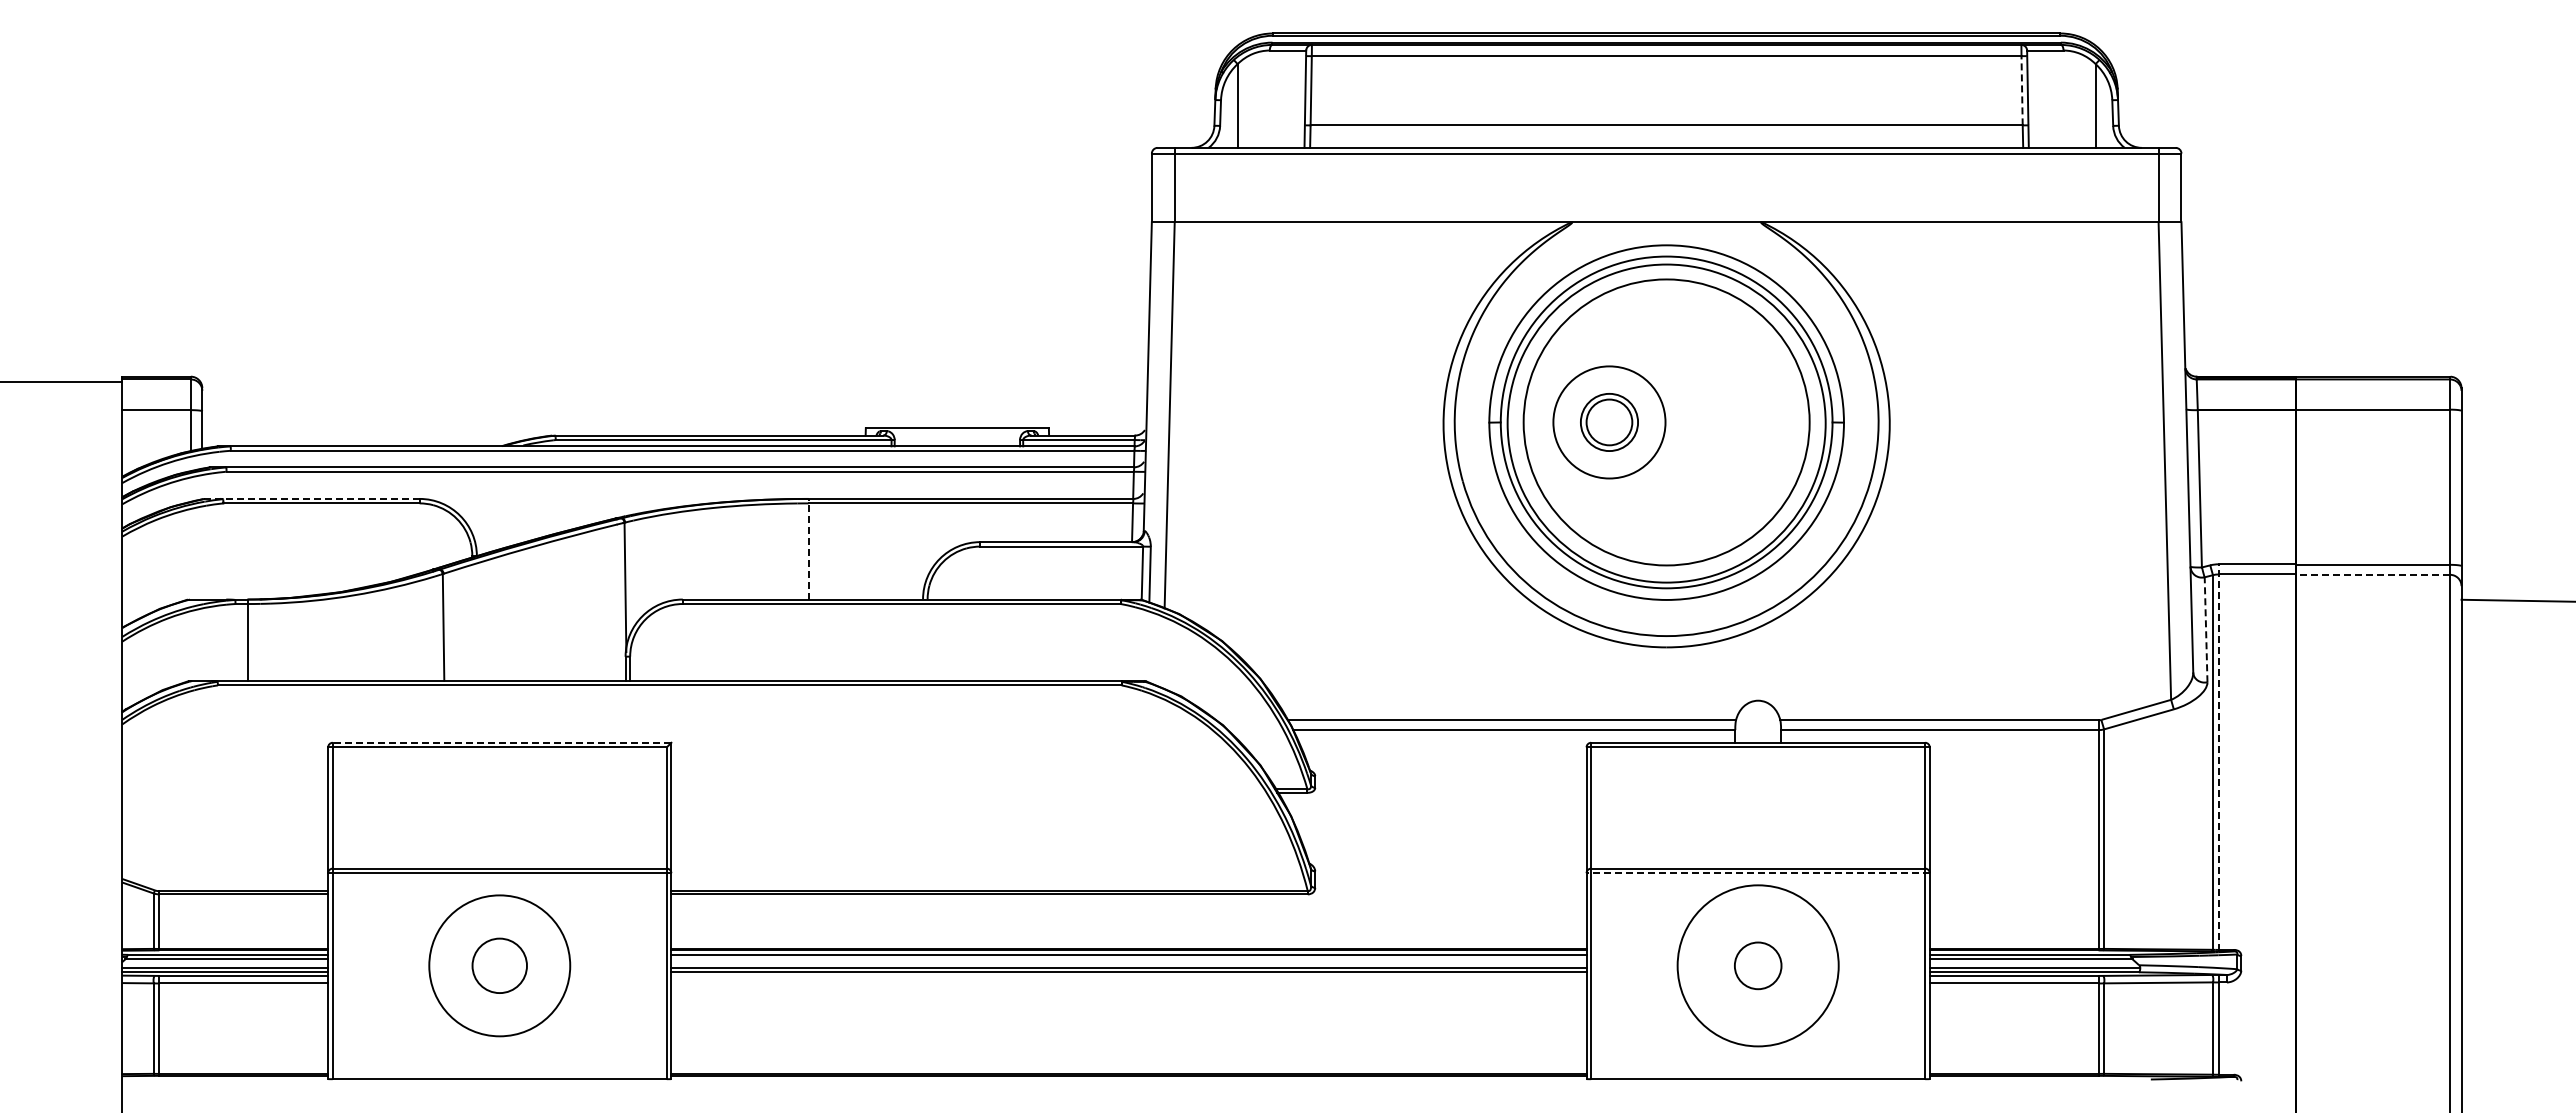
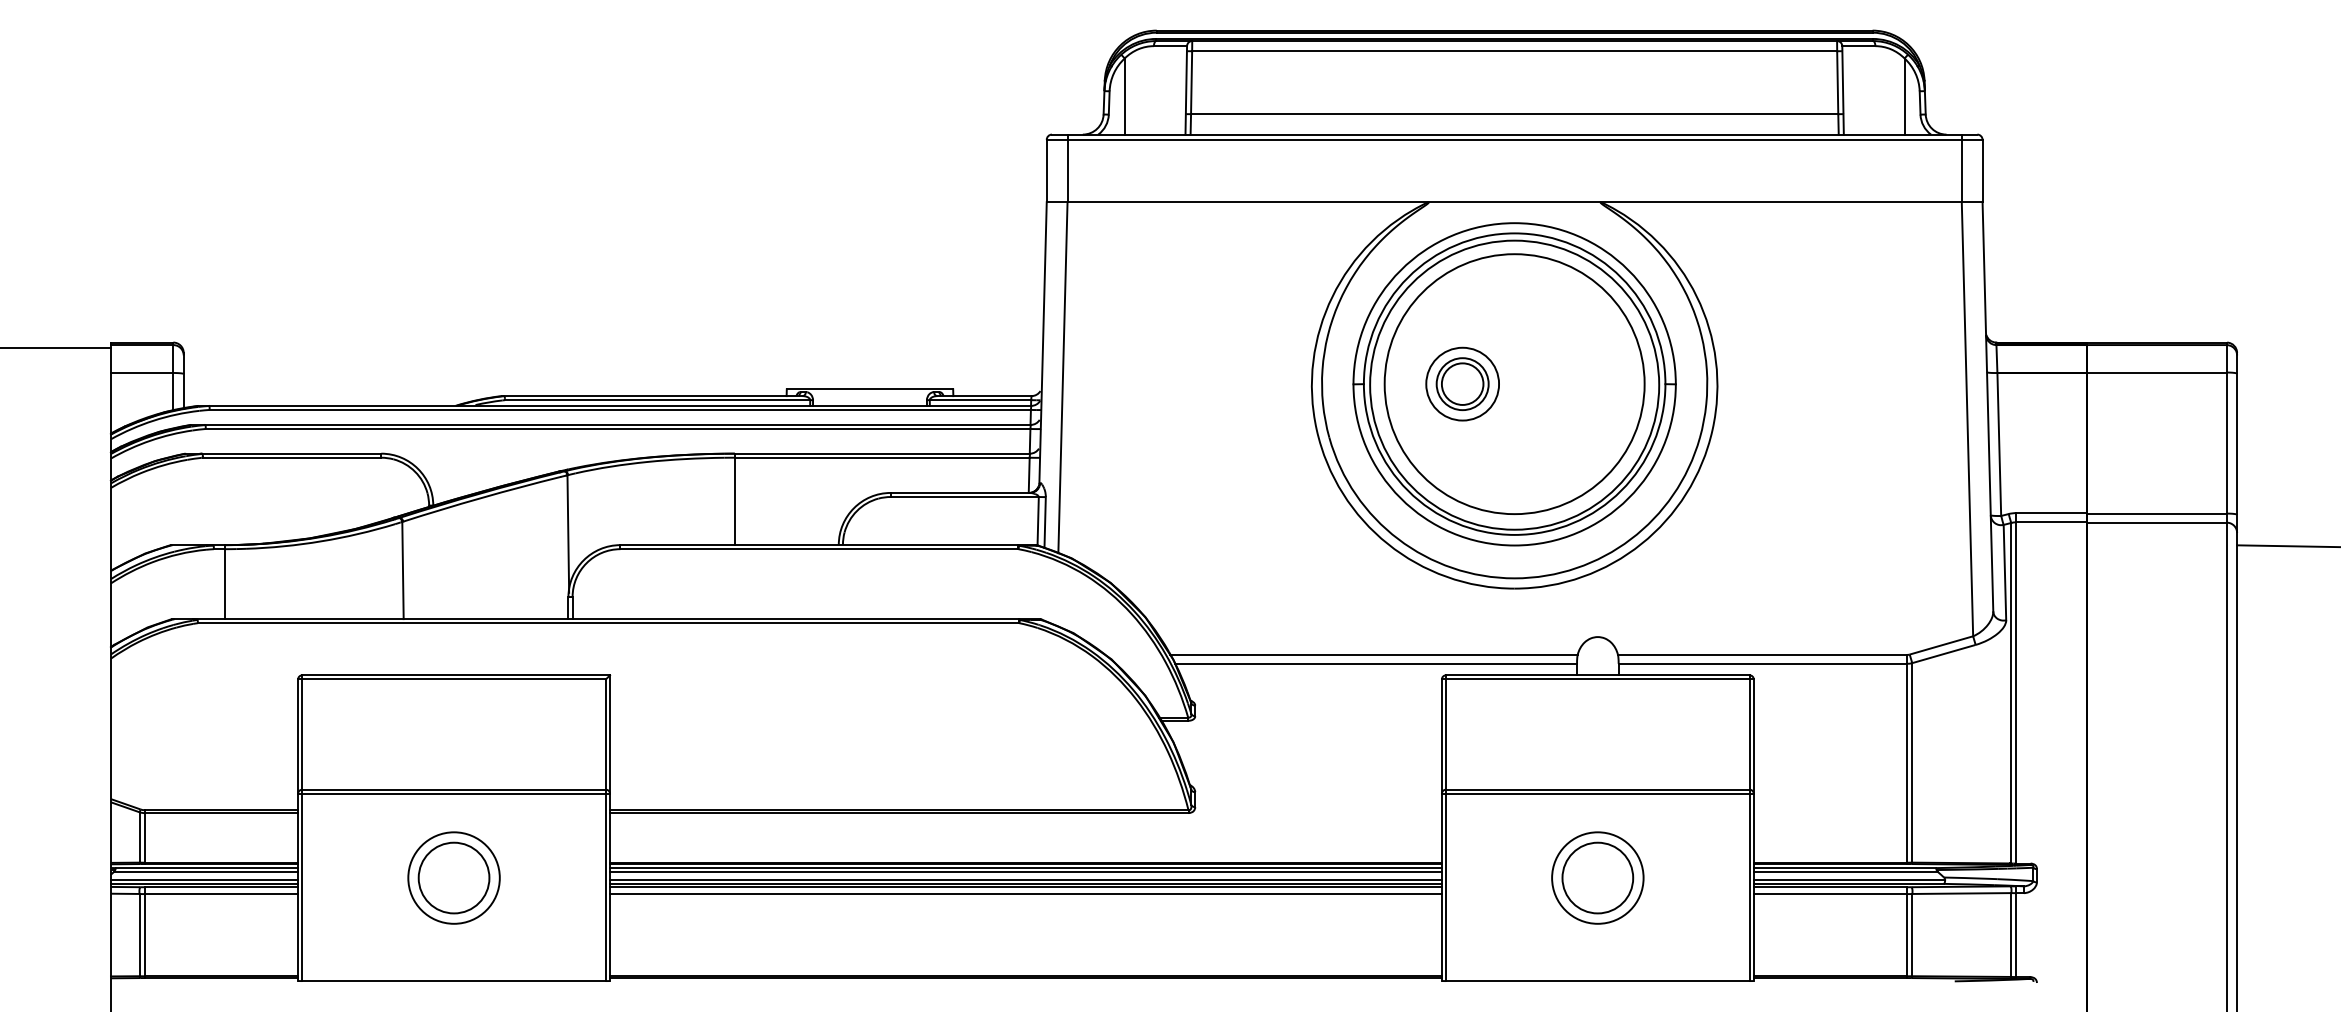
line: (2022, 90) -> (1838, 82), dashed -> solid
circle: (1609, 422) -> (1462, 384), size x0.71
line: (311, 498) -> (282, 453), dashed -> solid
line: (808, 548) -> (734, 498), dashed -> solid
line: (2372, 574) -> (2156, 522), dashed -> solid
line: (2206, 629) -> (2005, 572), dashed -> solid
line: (501, 742) -> (455, 675), dashed -> solid
line: (2218, 757) -> (2016, 688), dashed -> solid
line: (1758, 873) -> (1598, 794), dashed -> solid
line: (1128, 959) -> (1025, 872), added
circle: (499, 965) -> (453, 877), size x0.71
circle: (499, 965) -> (453, 877), size x1.43
circle: (1757, 965) -> (1597, 877), size x0.62
circle: (1758, 965) -> (1598, 877), size x1.67
line: (1128, 975) -> (1025, 886), added
line: (1128, 983) -> (1025, 894), added

